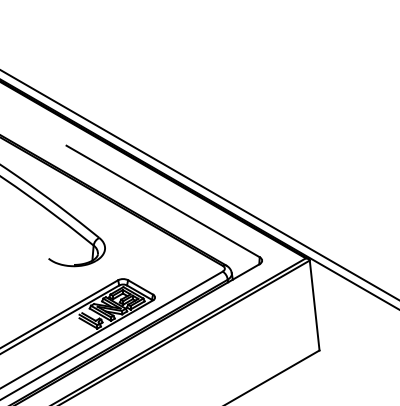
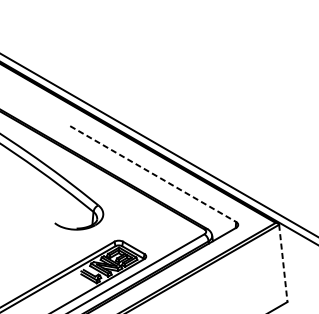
line: (163, 201) -> (153, 174), solid -> dashed
line: (314, 306) -> (283, 264), solid -> dashed

